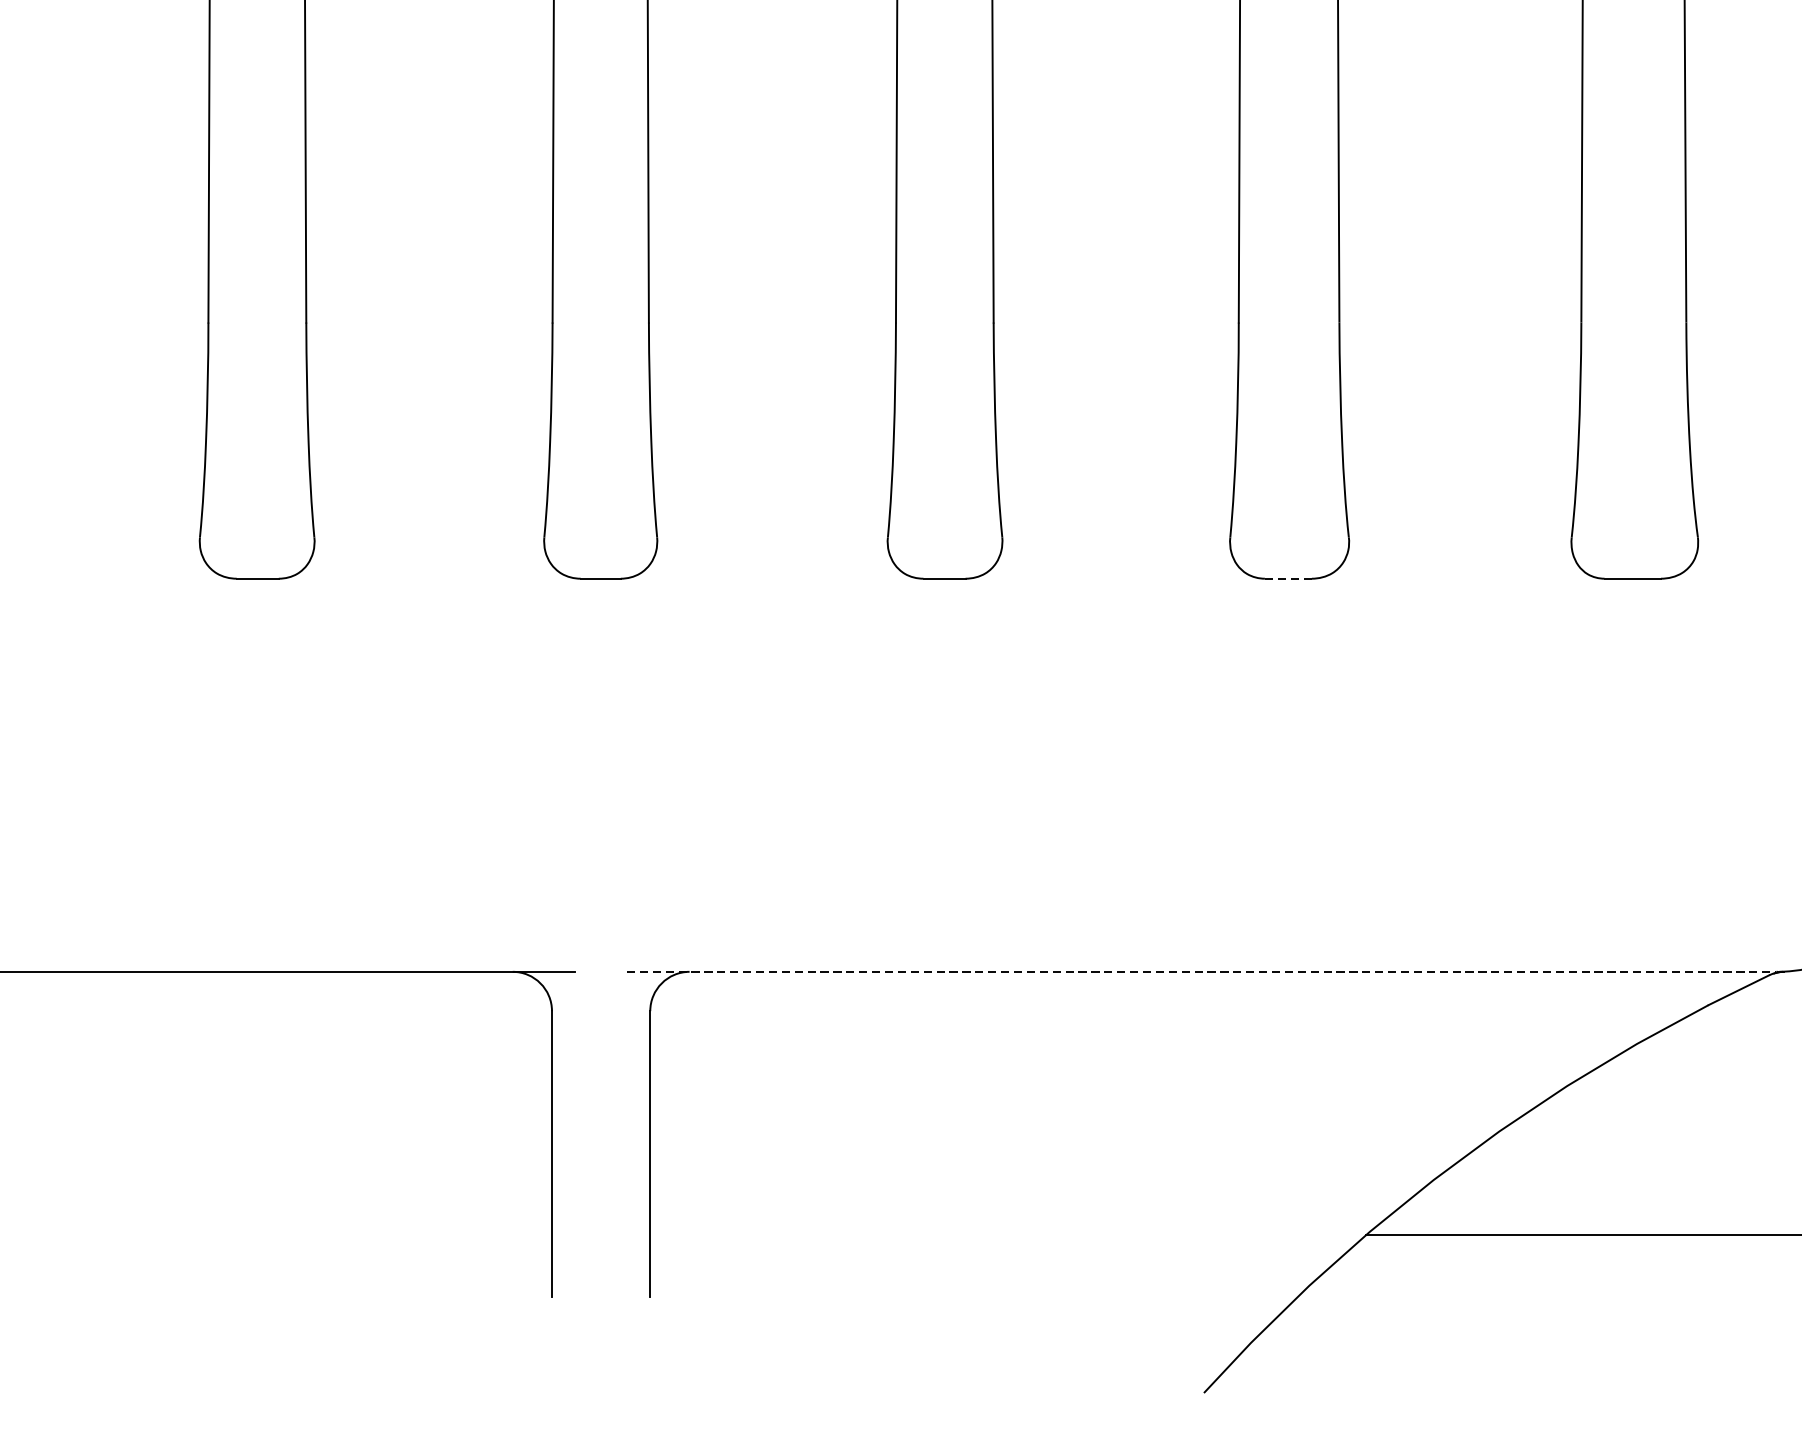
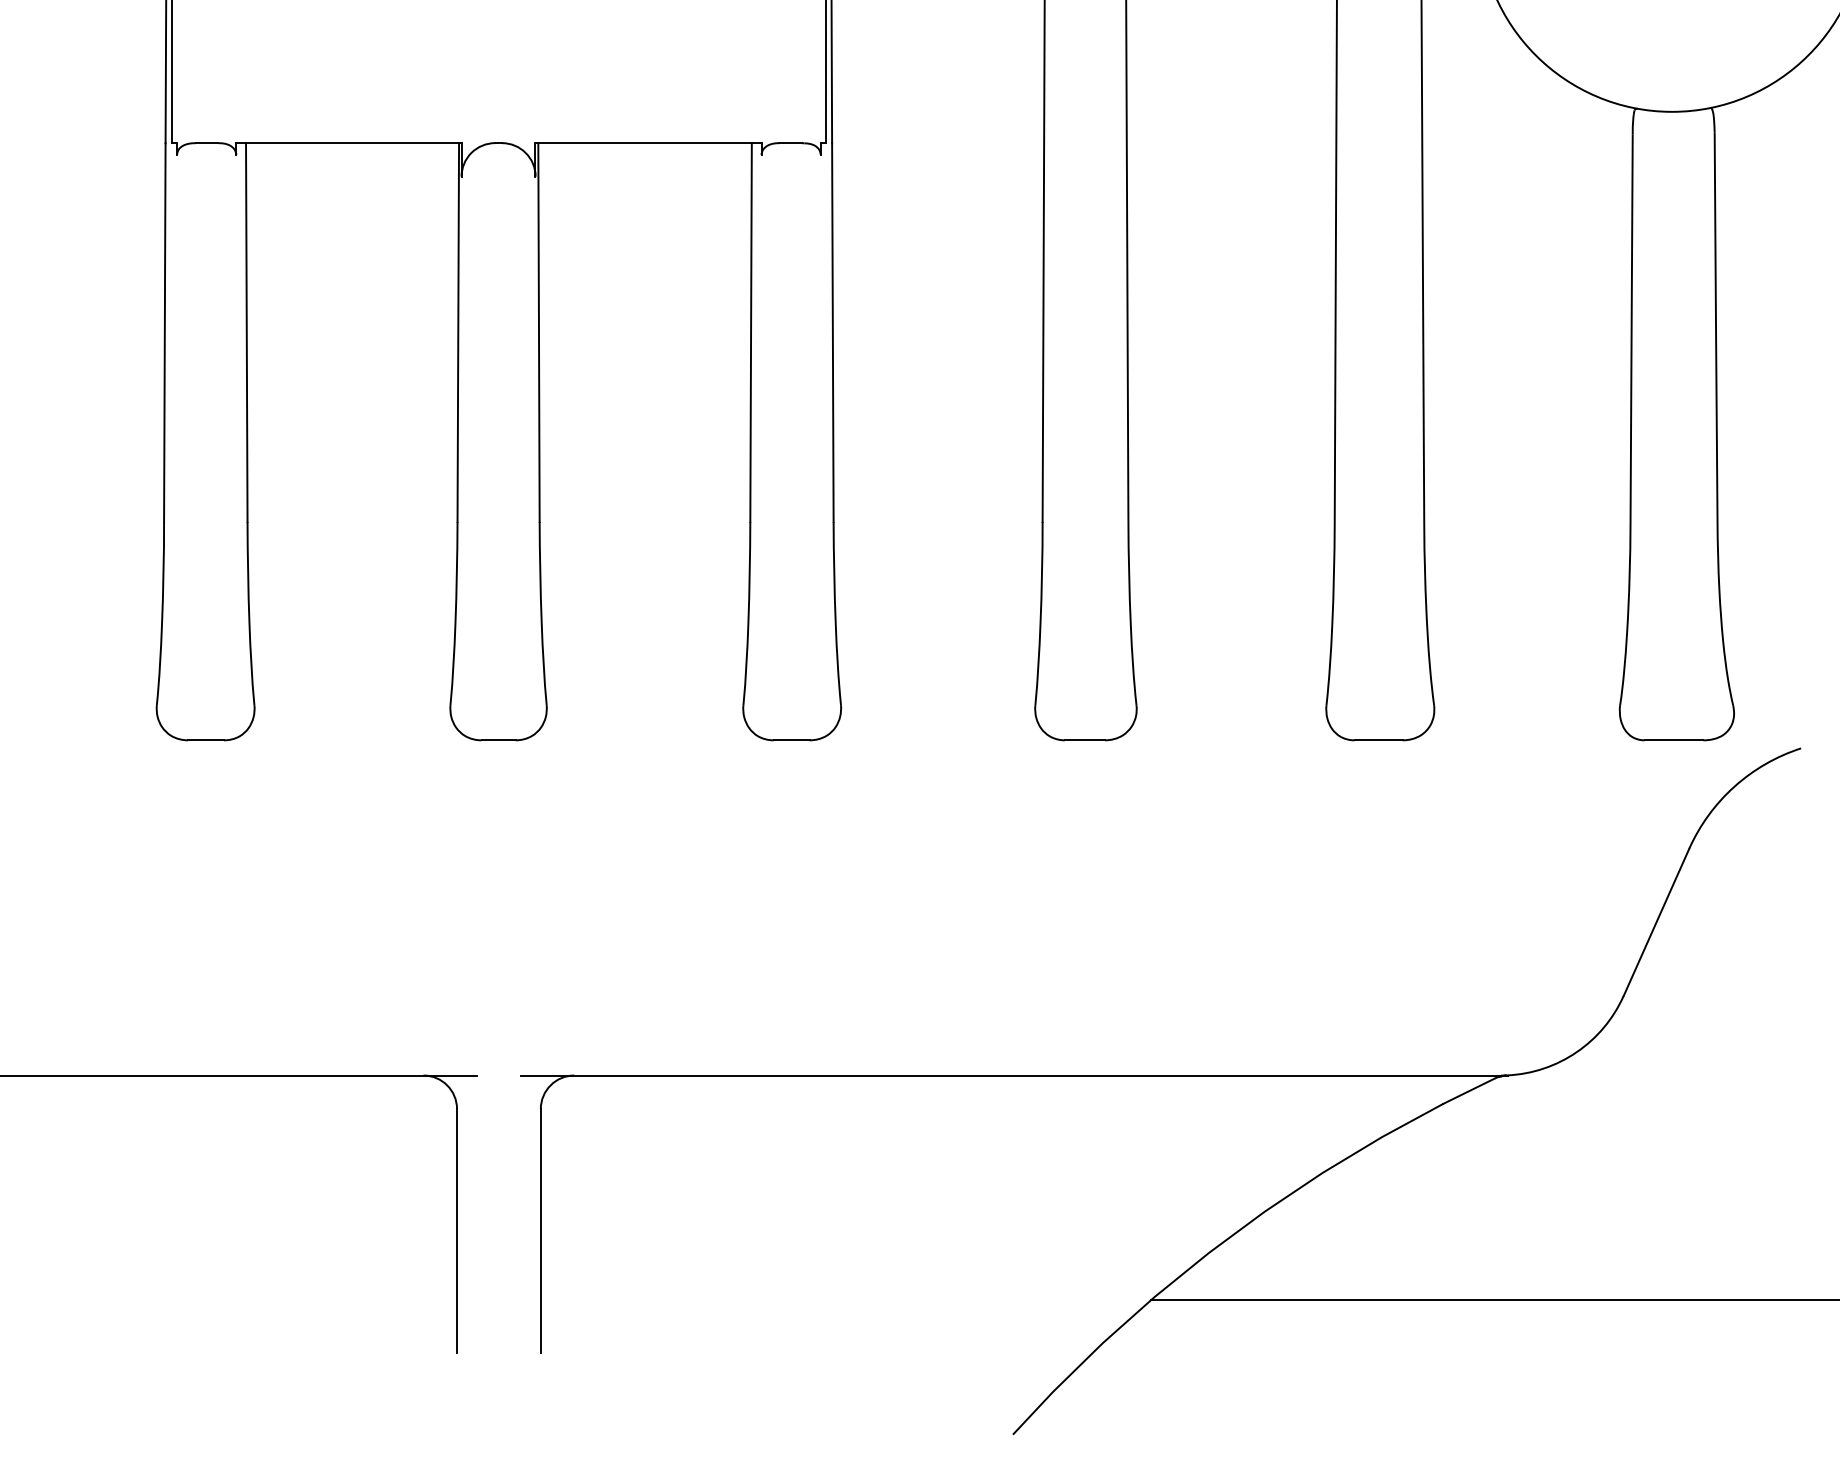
line: (1289, 578) -> (1085, 740), dashed -> solid
line: (1202, 971) -> (1011, 1075), dashed -> solid

